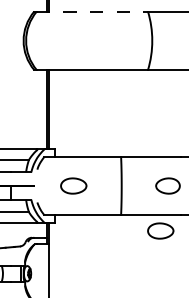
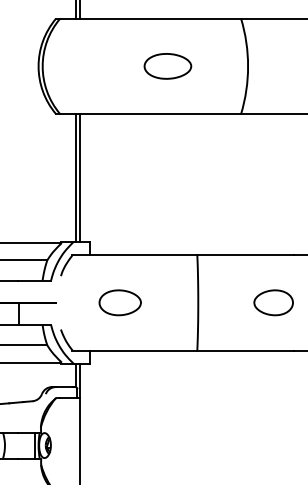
line: (92, 11) -> (150, 18), dashed -> solid
part: (102, 40) -> (167, 65), added
part: (160, 230) -> (261, 375), removed

